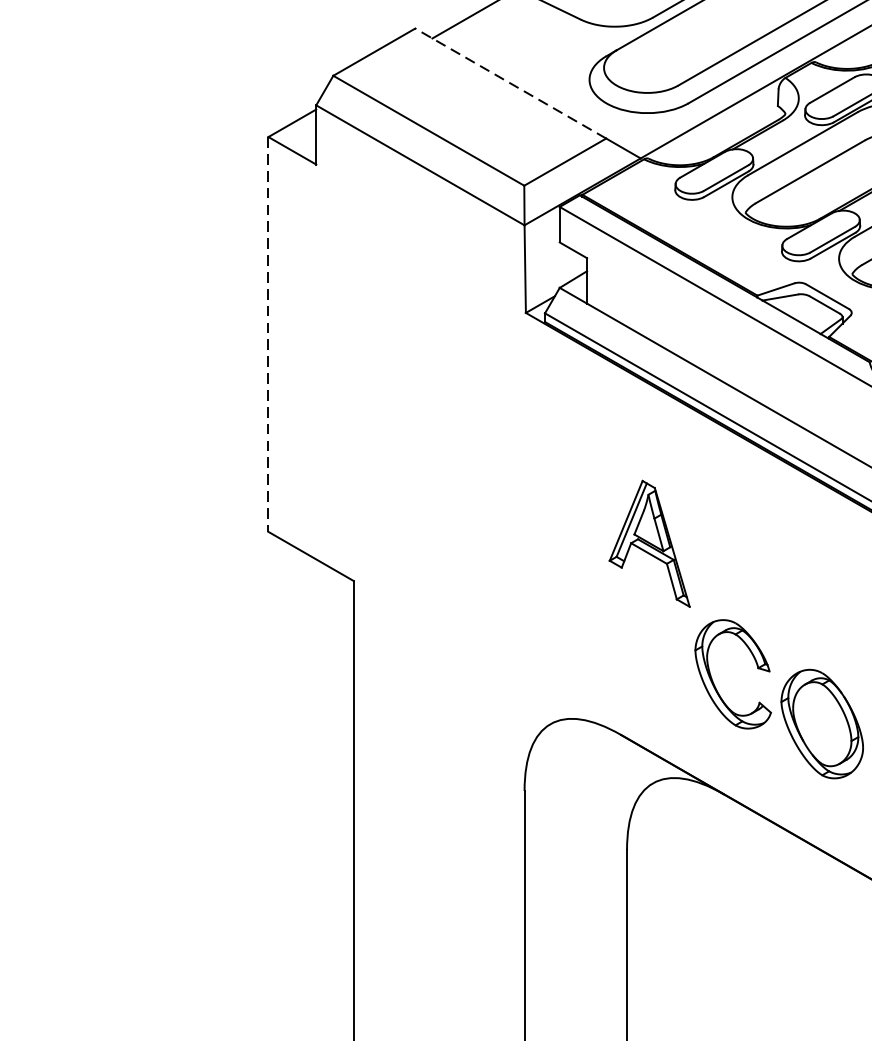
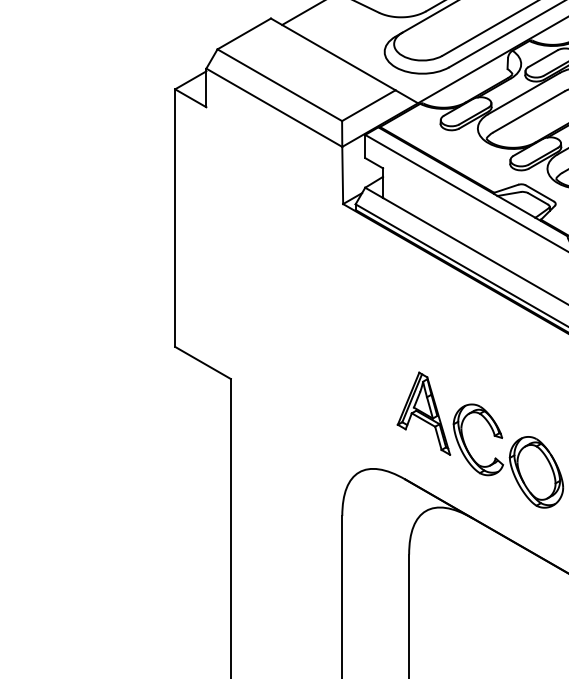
line: (511, 83) -> (333, 54), dashed -> solid
line: (268, 335) -> (175, 218), dashed -> solid
part: (649, 543) -> (423, 413), moved

